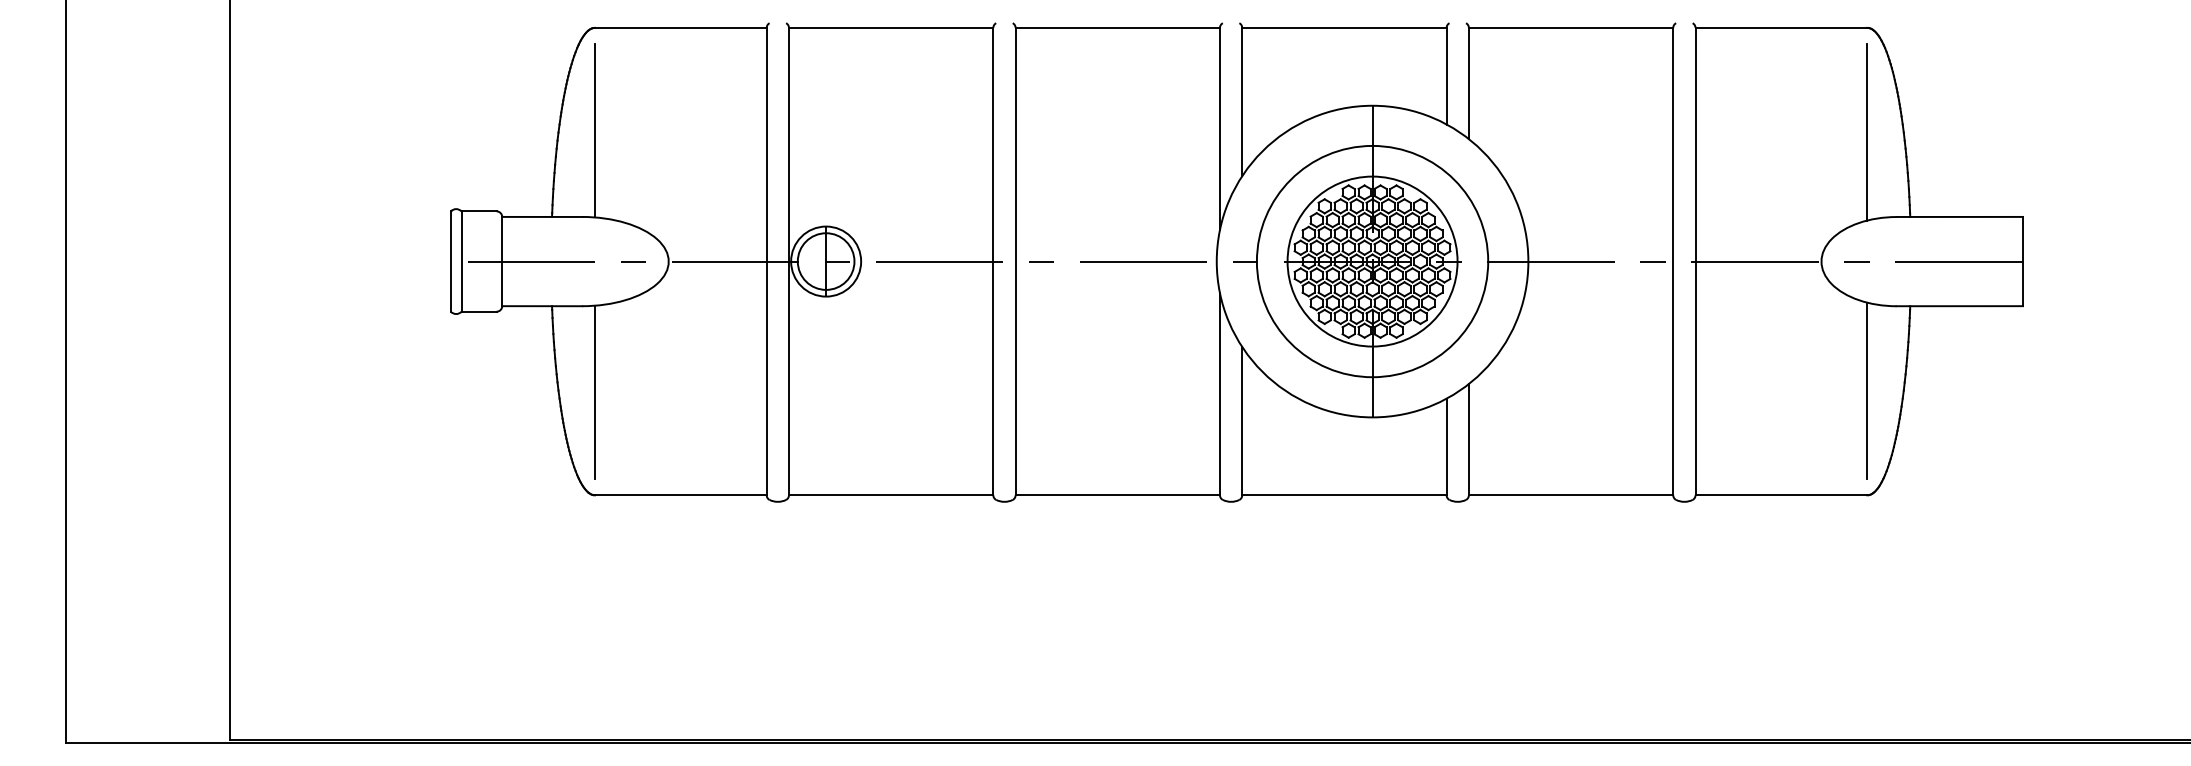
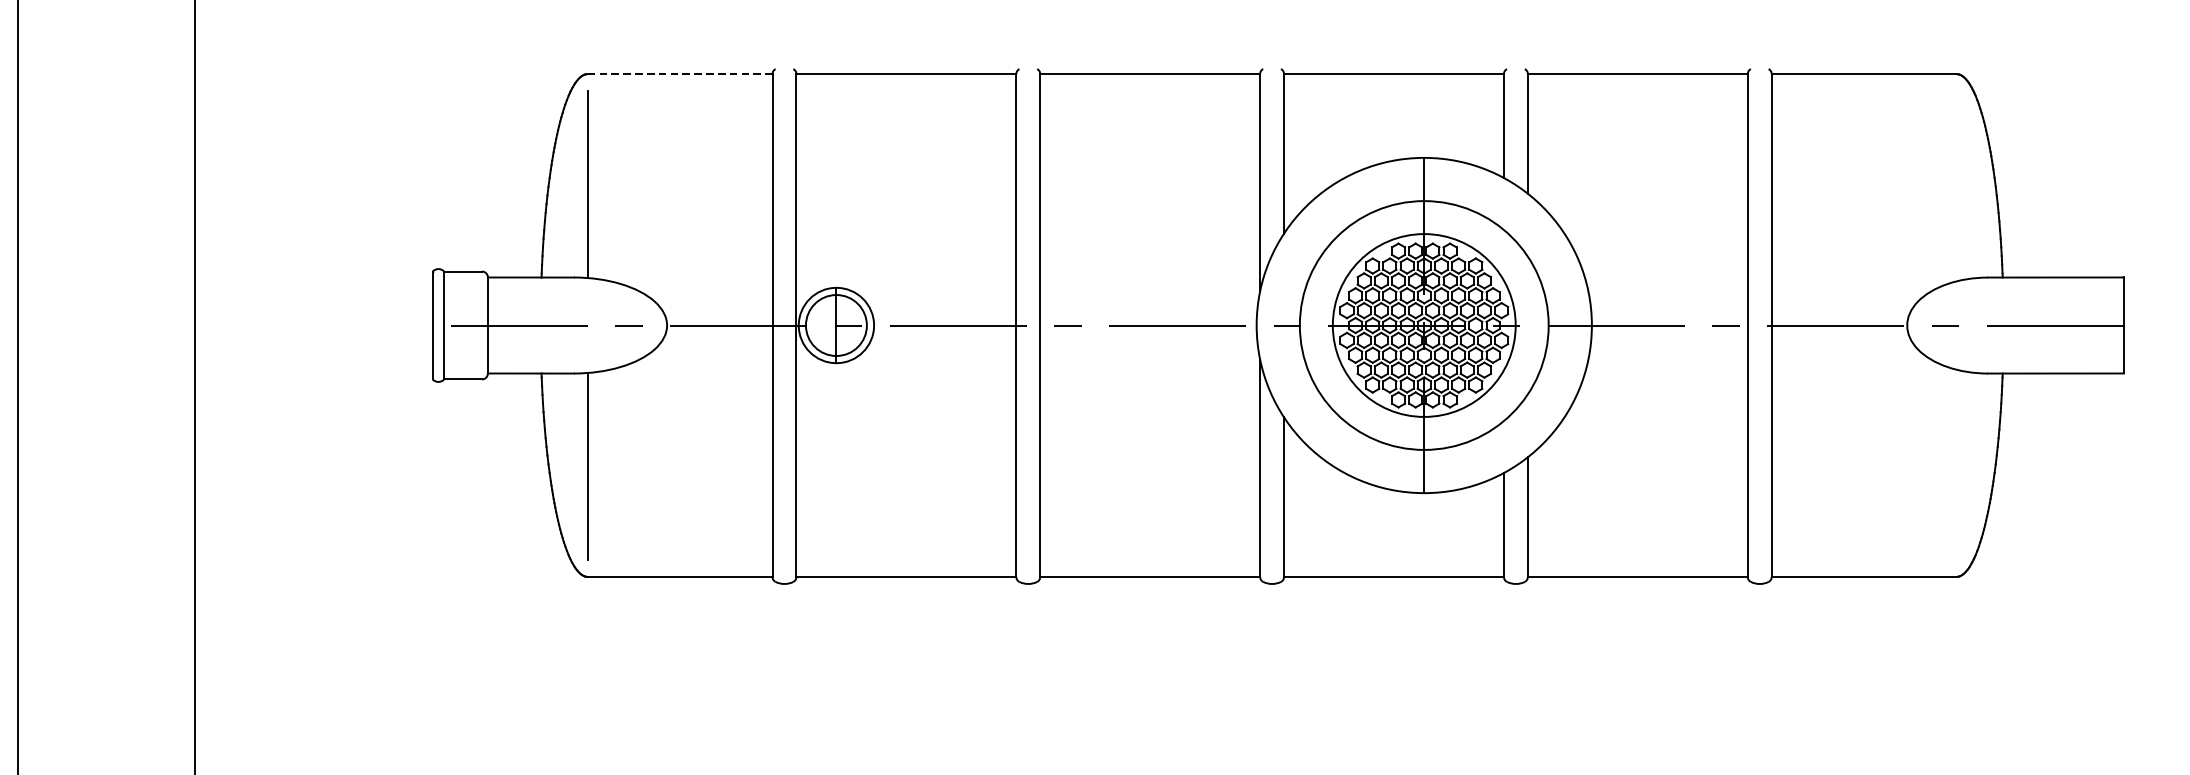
line: (680, 27) -> (679, 73), solid -> dashed
line: (1867, 131) -> (1956, 185), removed
line: (1867, 390) -> (1956, 464), removed

